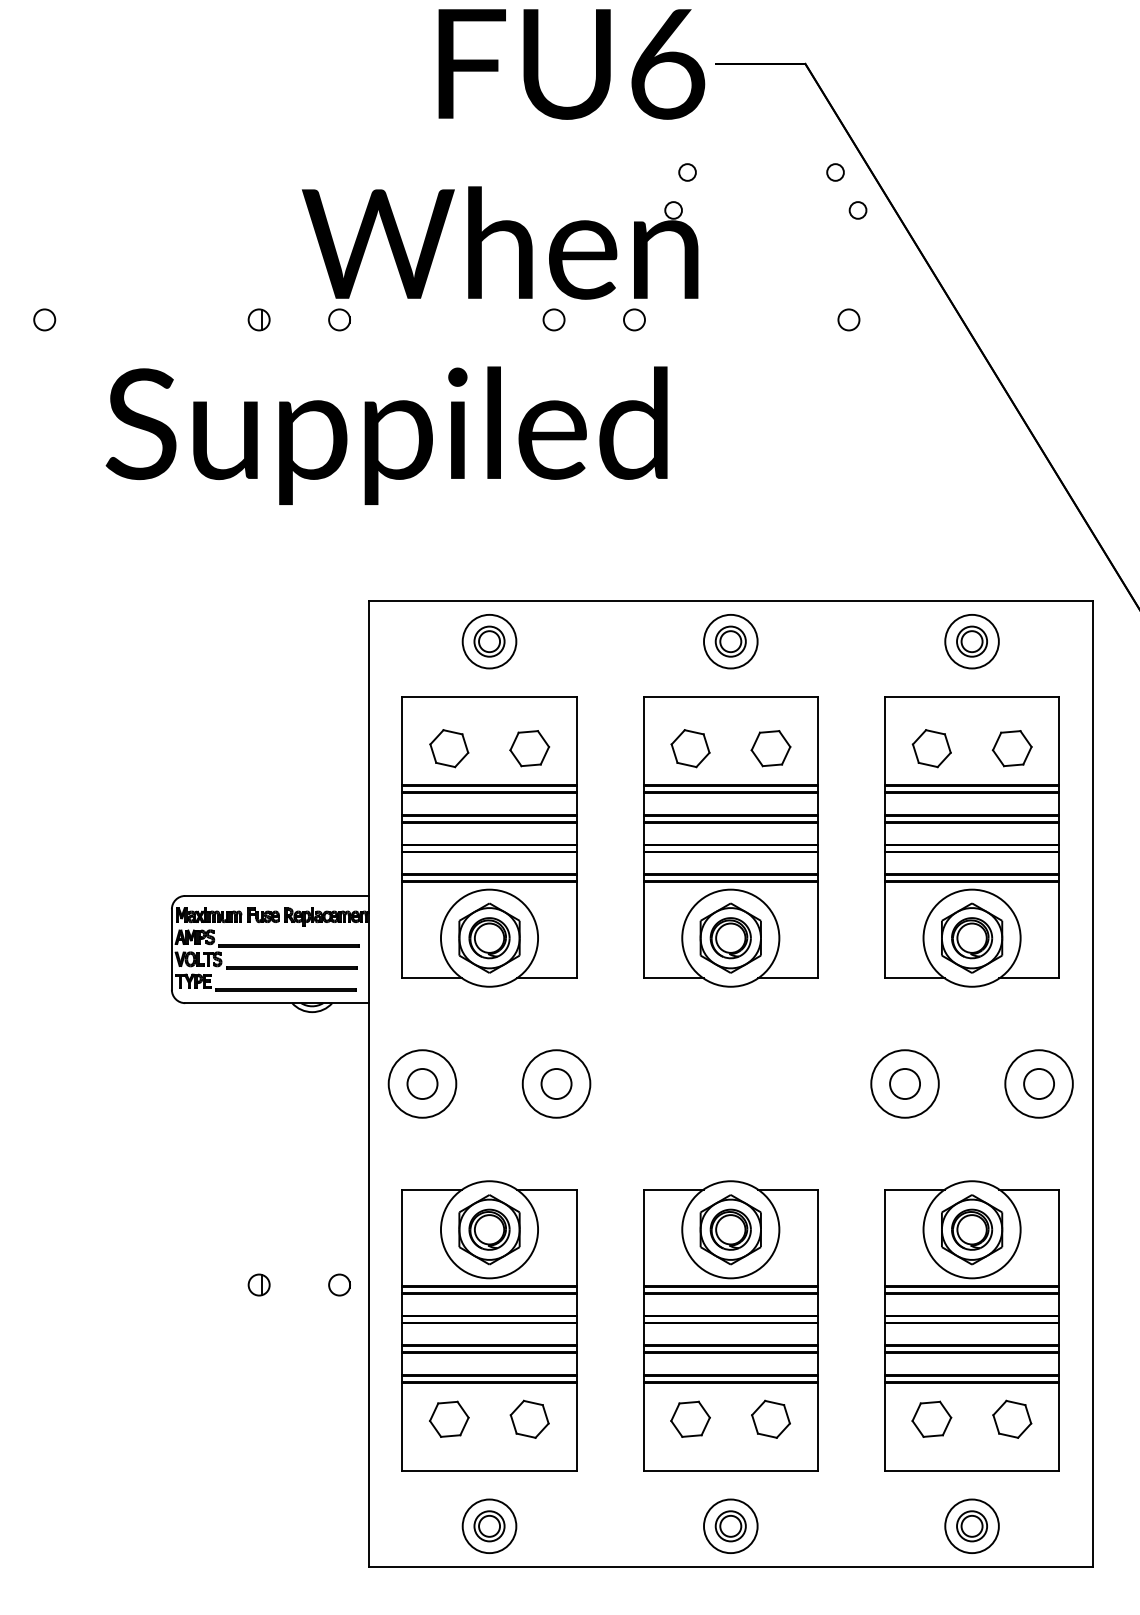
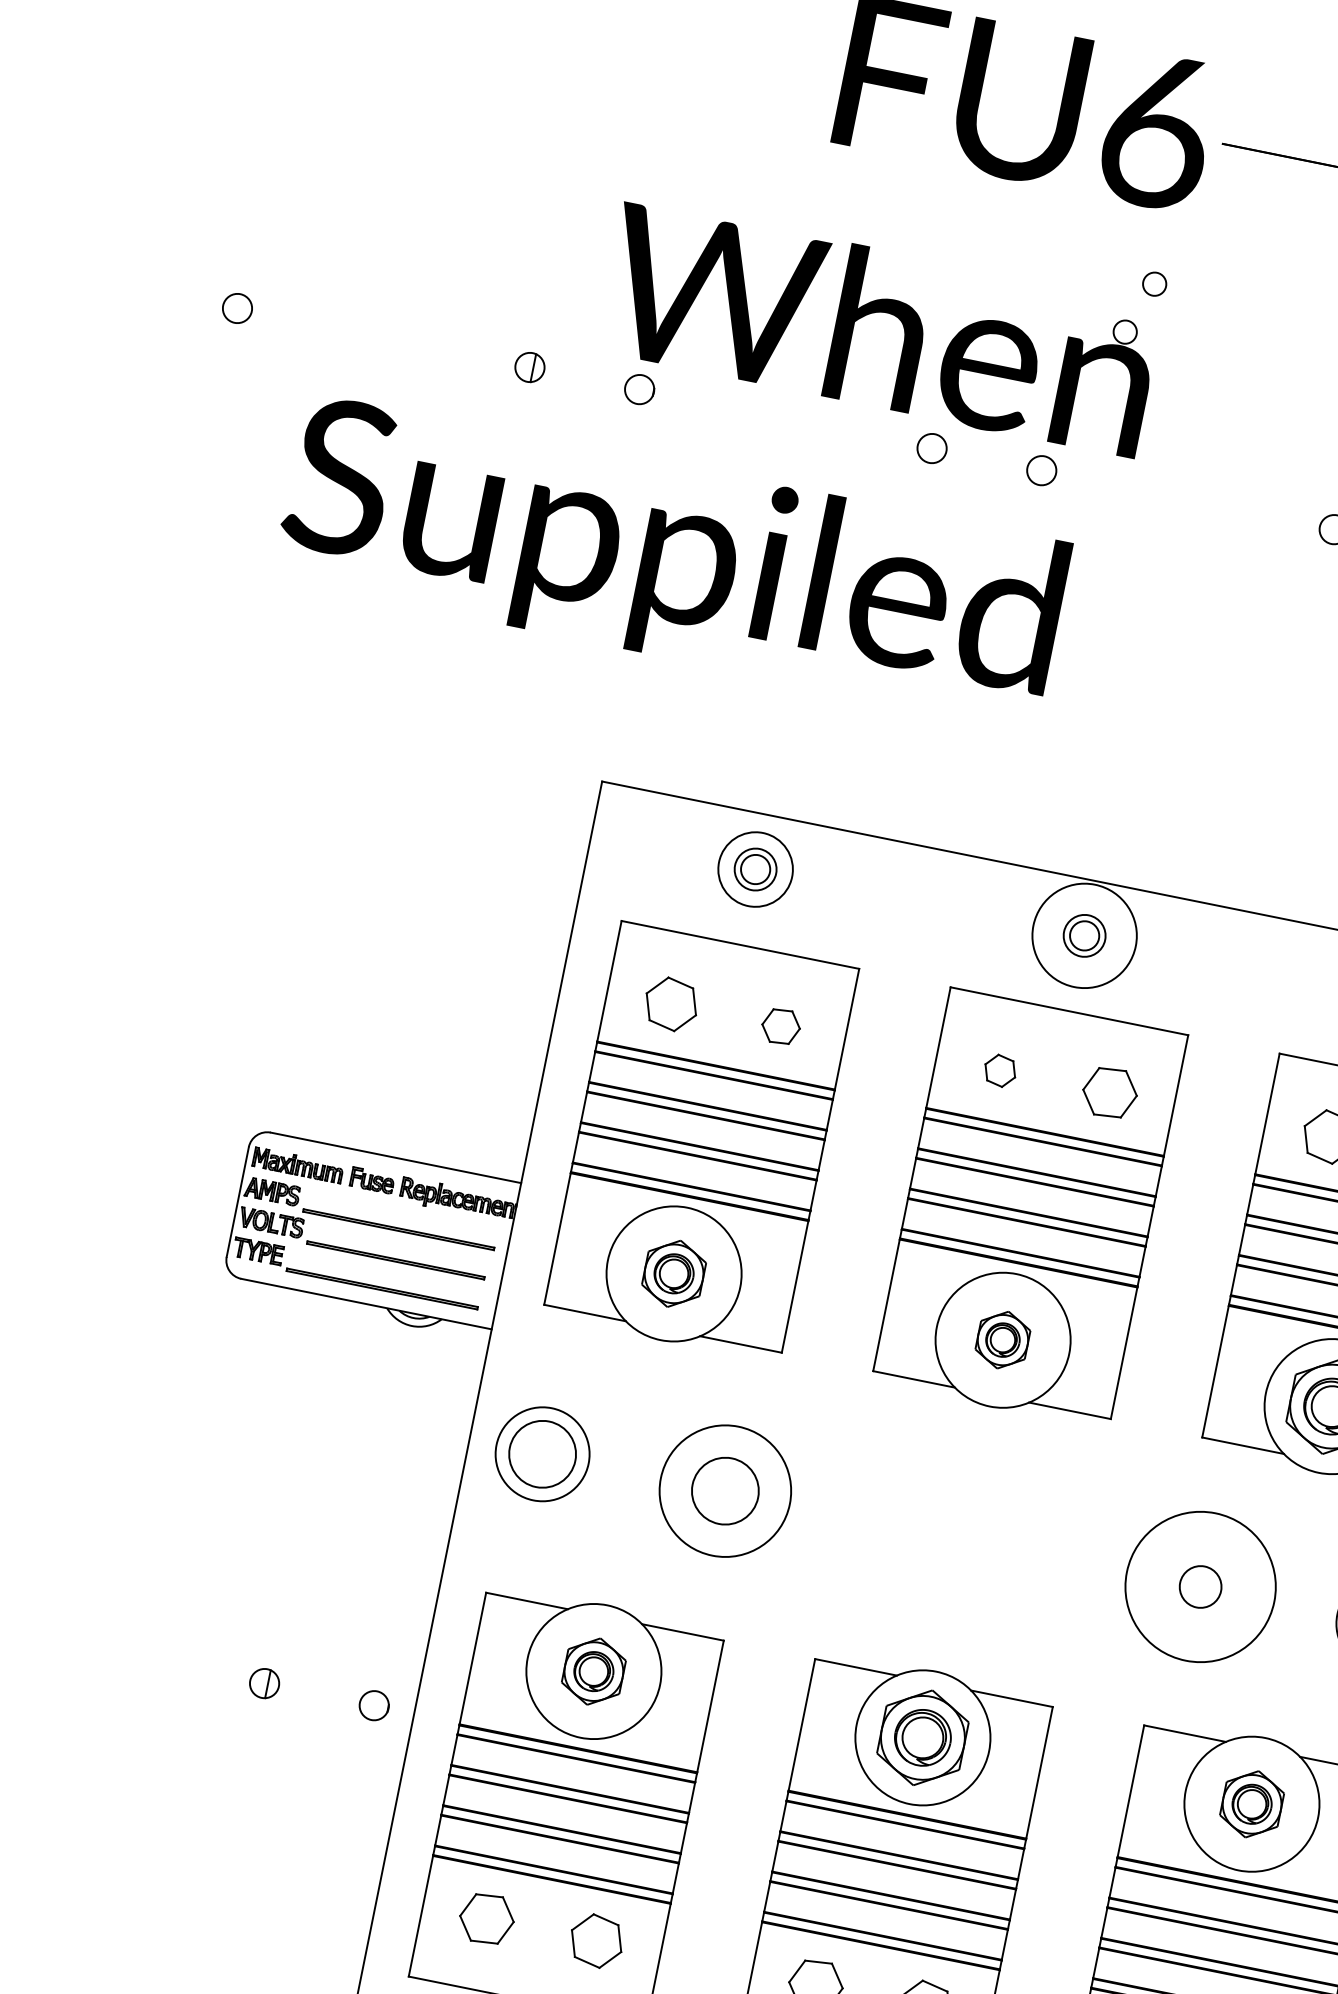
circle: (730, 641) -> (1084, 935), size x1.4
part: (529, 748) -> (780, 1026), size x0.7
part: (690, 748) -> (1000, 1070), size x0.6
part: (489, 937) -> (674, 1272), size x0.7
part: (730, 937) -> (1002, 1339), size x0.6
circle: (556, 1083) -> (725, 1490), size x1.4
circle: (904, 1083) -> (1200, 1586), size x1.6
circle: (422, 1084) -> (542, 1454), size x1.6
circle: (556, 1084) -> (725, 1491), size x1.6
part: (489, 1229) -> (593, 1671), size x0.7
part: (972, 1229) -> (1252, 1803), size x0.7

